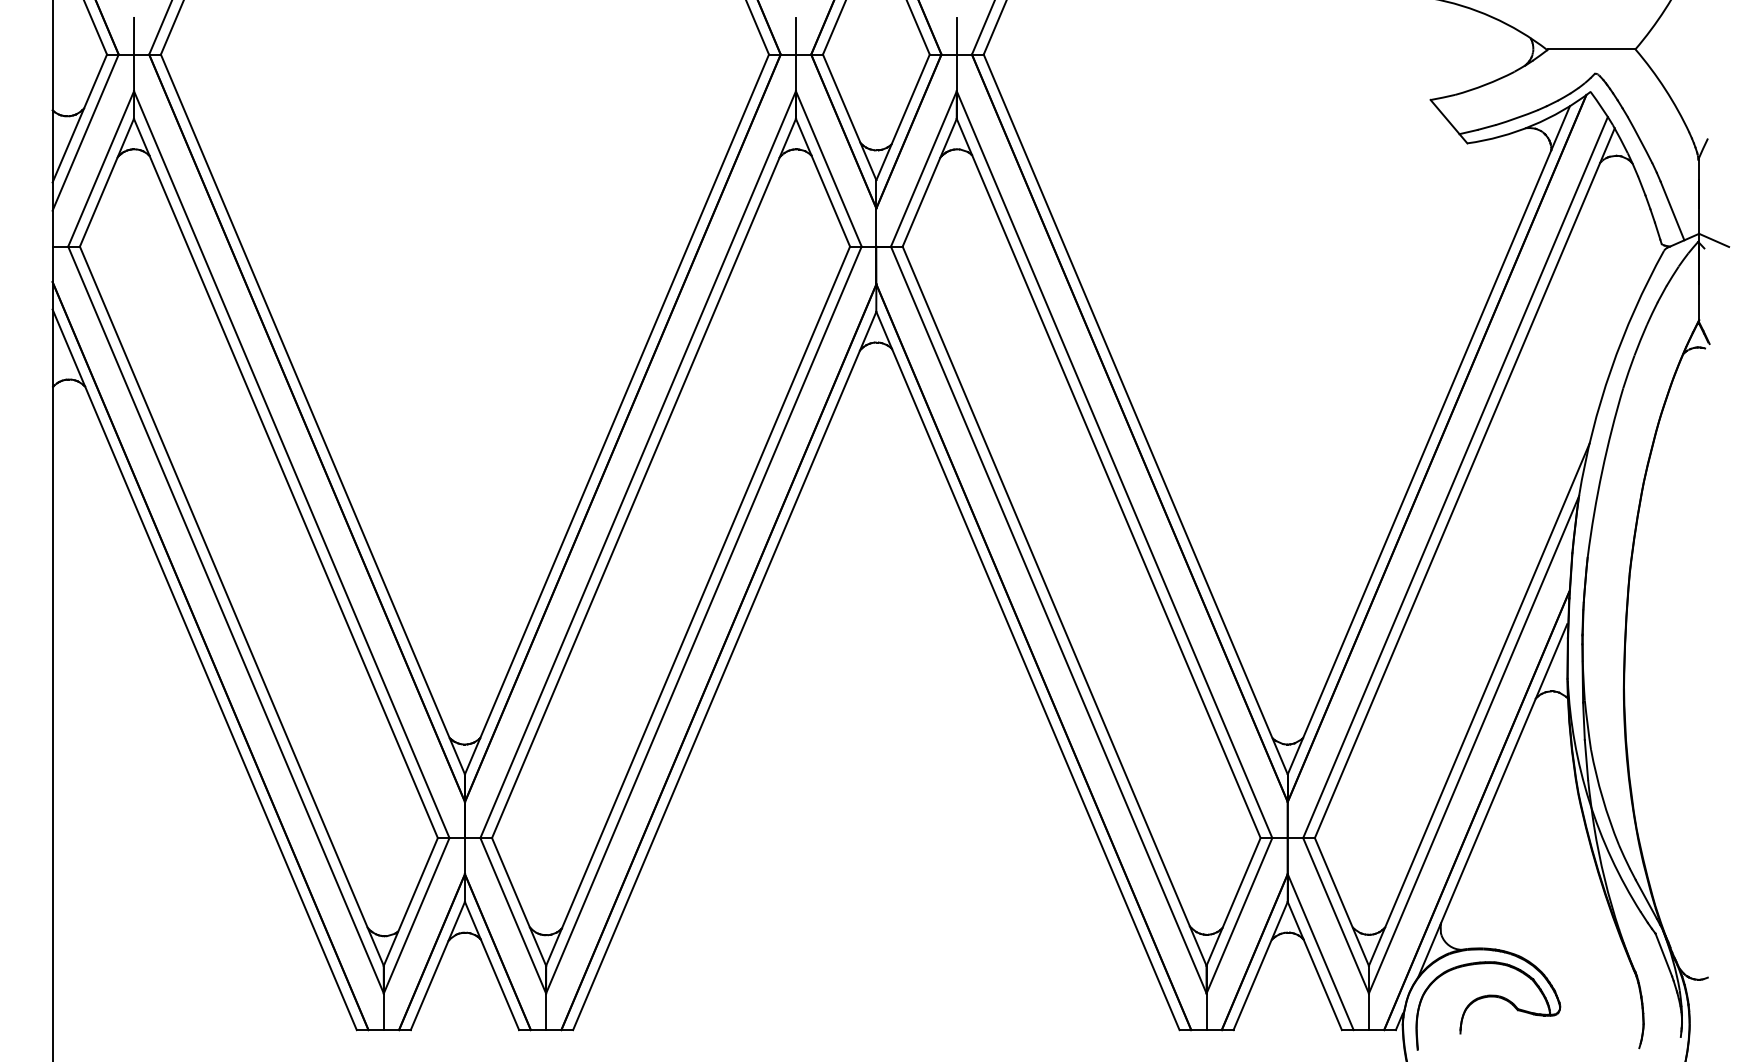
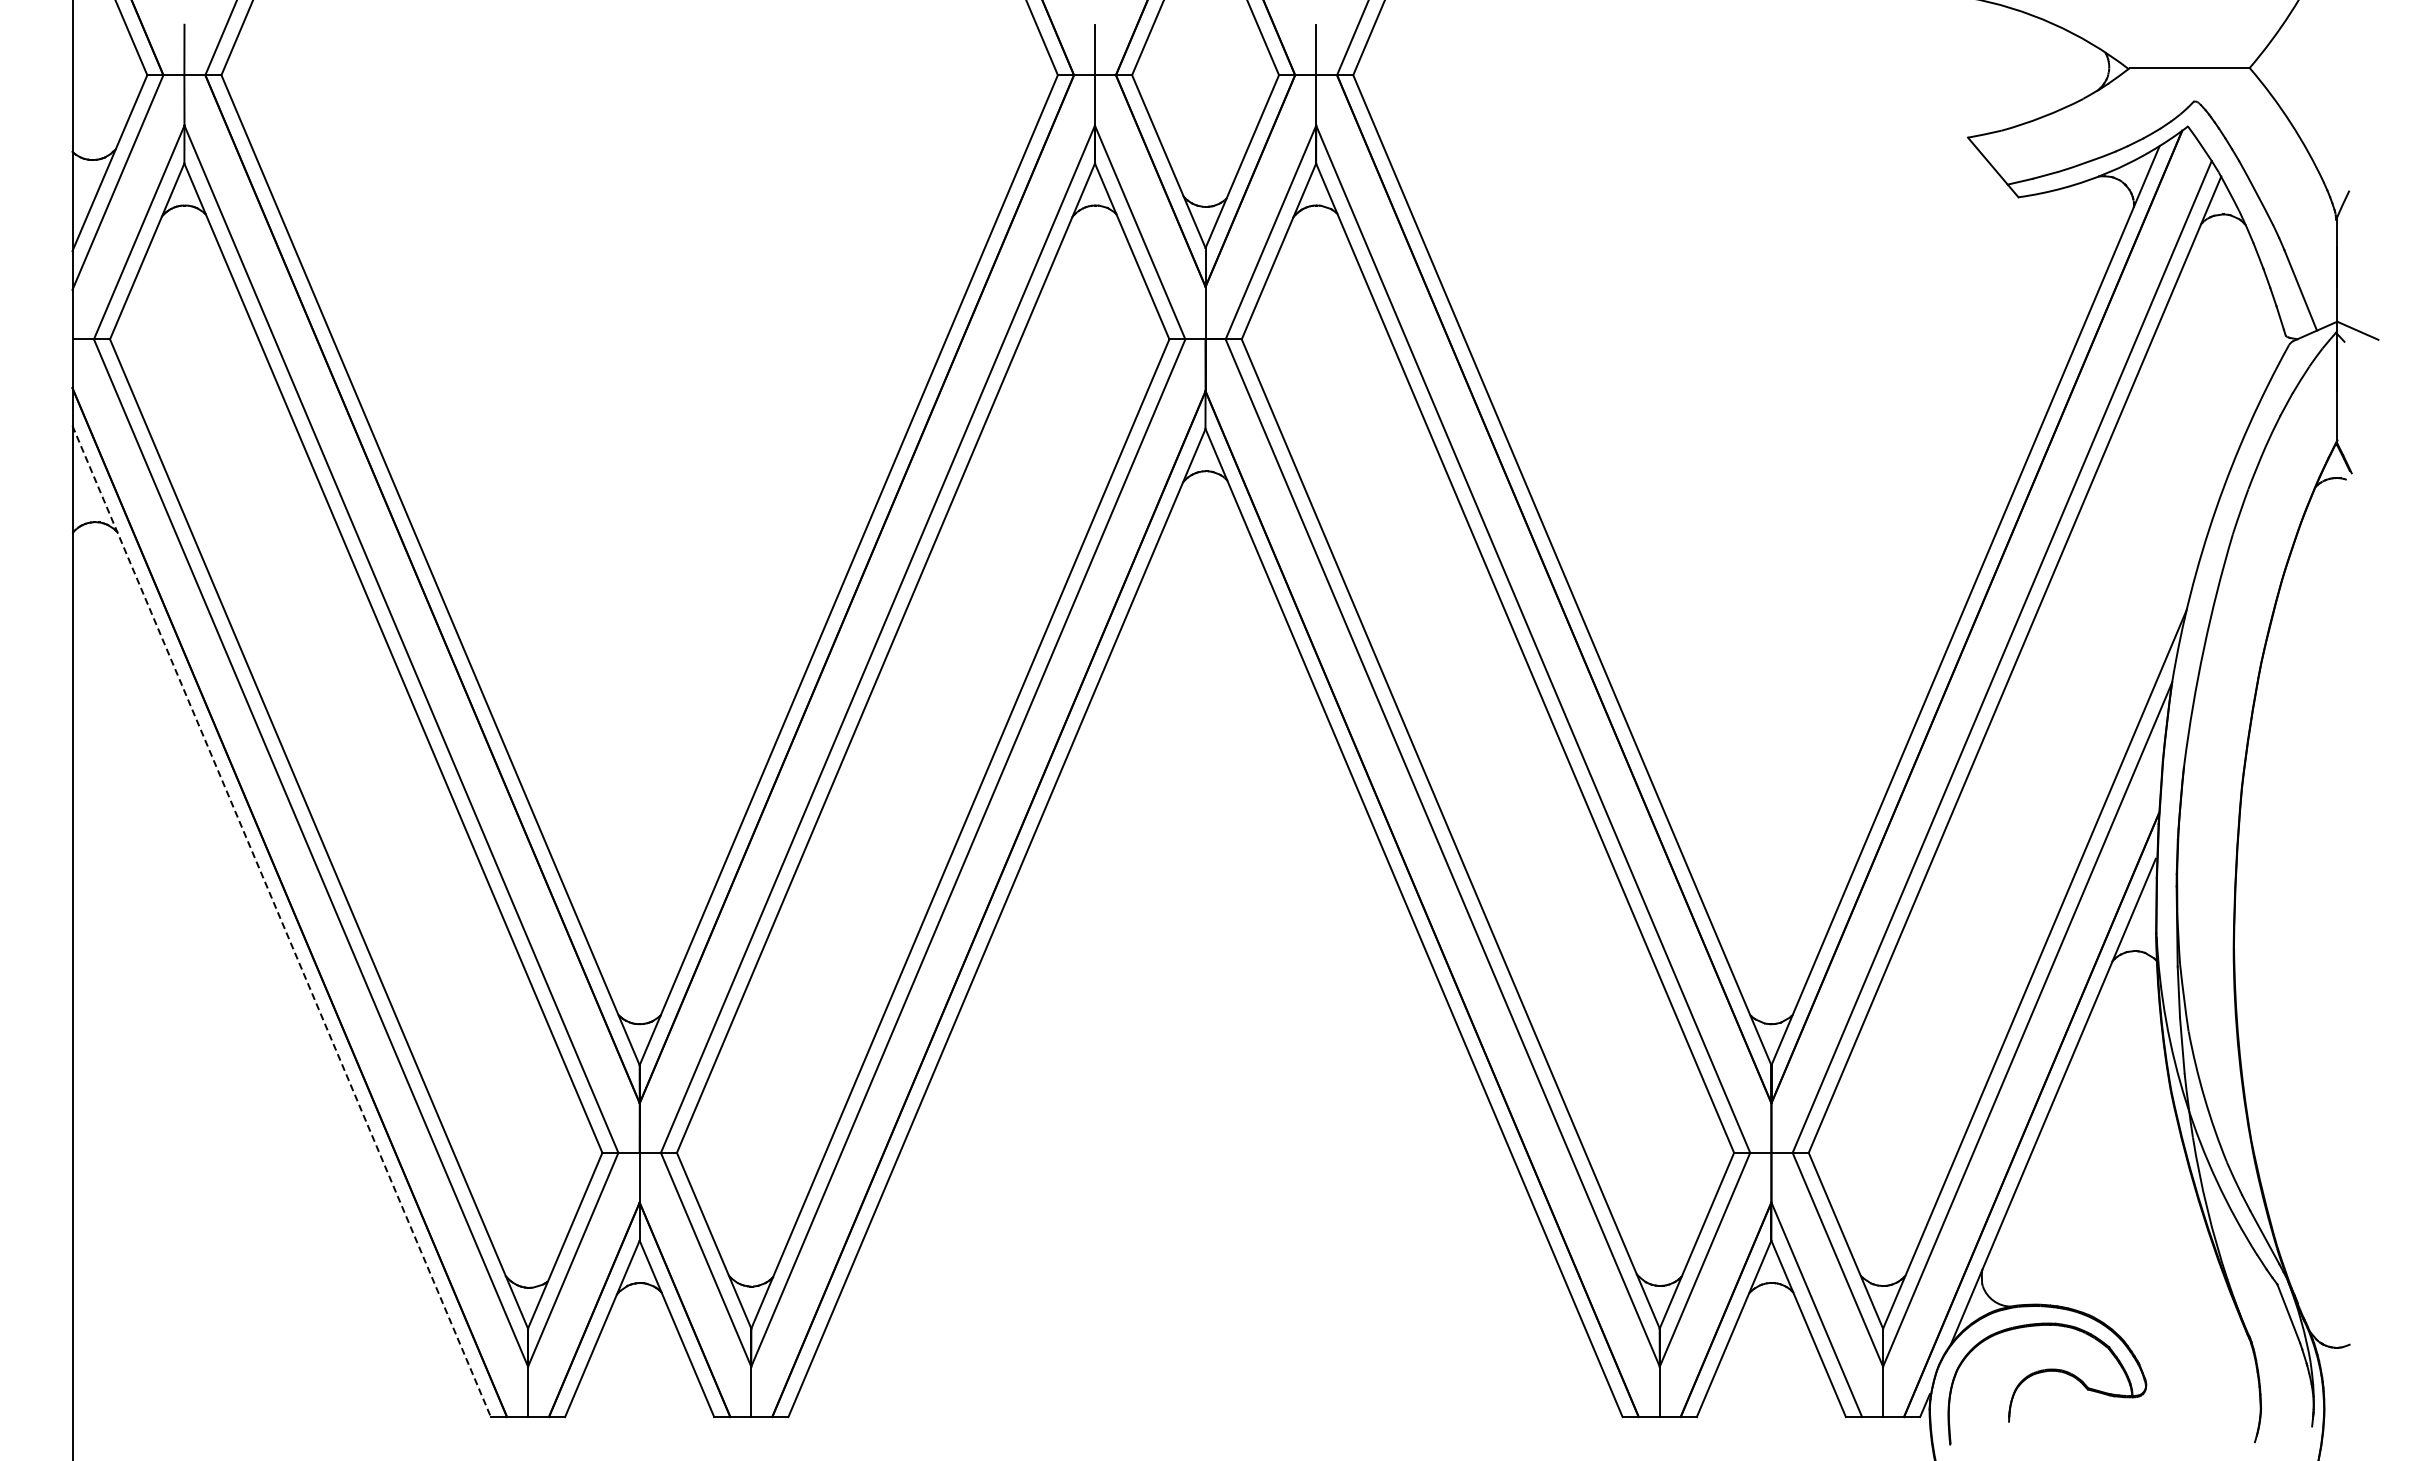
line: (204, 669) -> (281, 921), solid -> dashed

